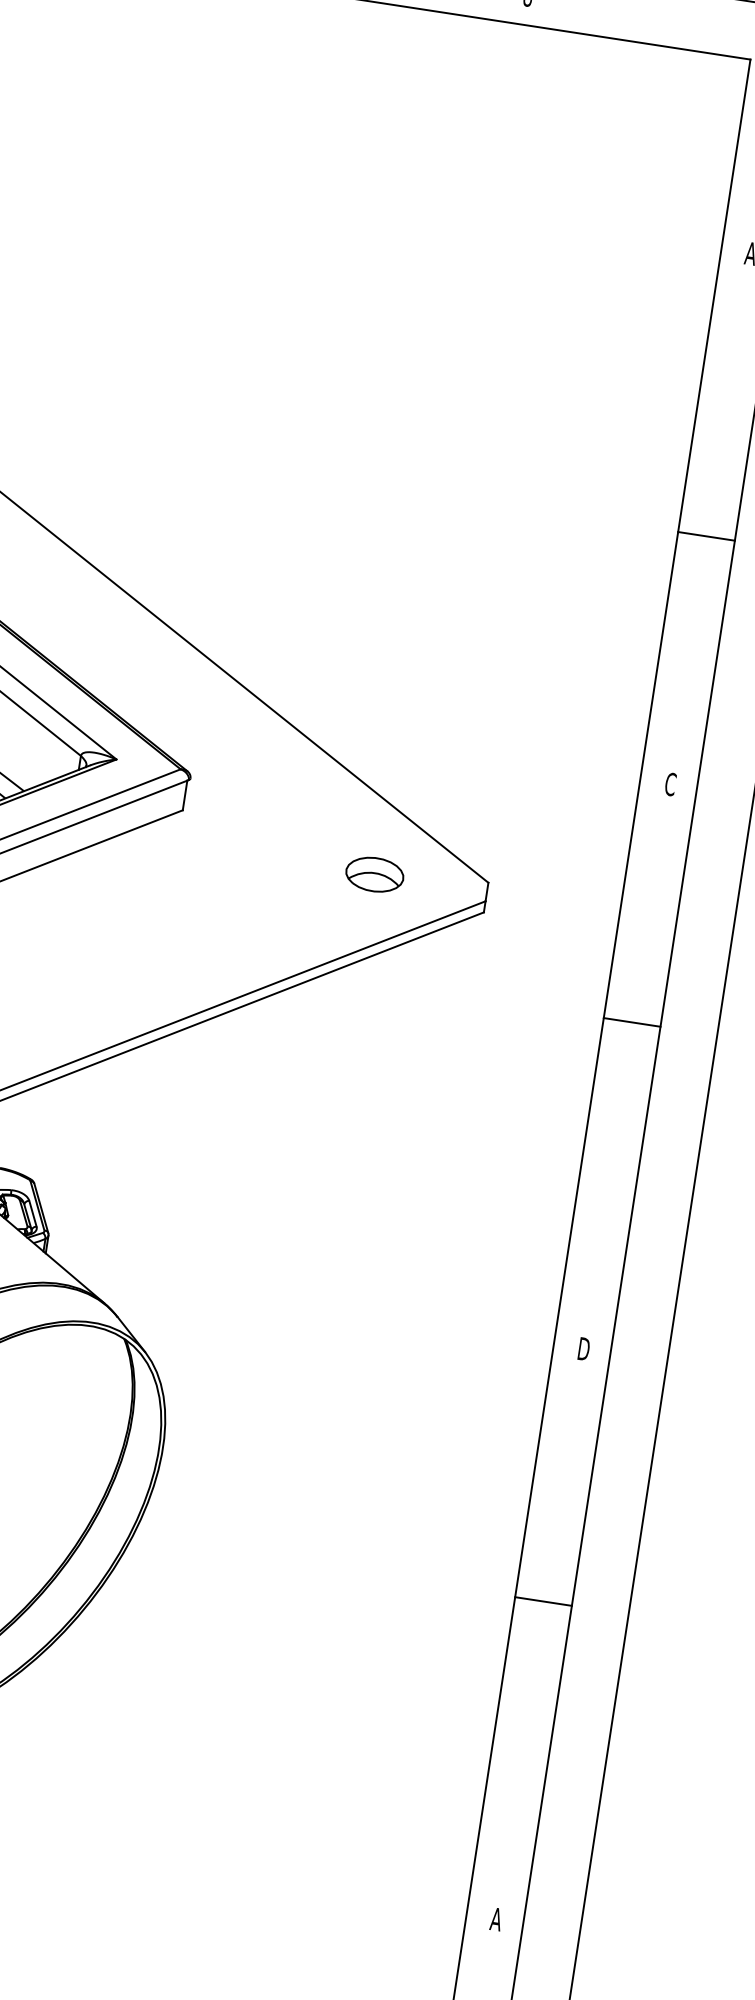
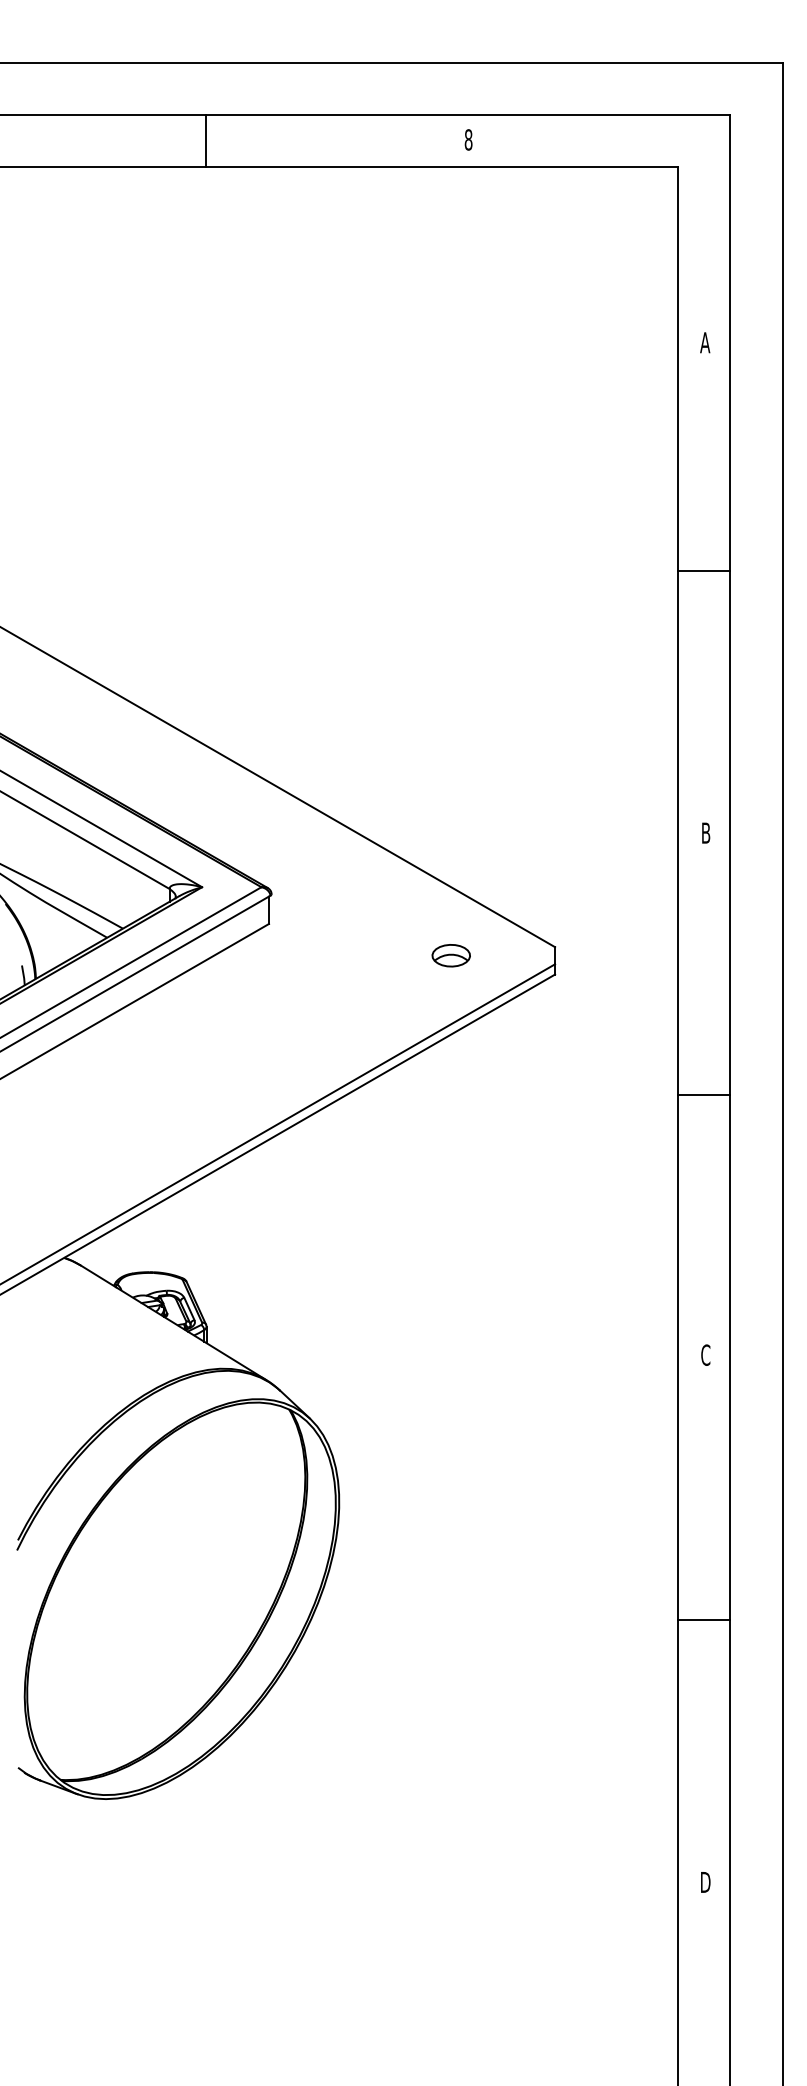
line: (705, 536) -> (703, 571), moved
text: (670, 783) -> (705, 832), C -> B
part: (373, 874) -> (450, 955), size x0.71
line: (631, 1022) -> (703, 1095), moved
text: (583, 1348) -> (705, 1354), D -> C
line: (542, 1601) -> (703, 1619), moved
text: (496, 1919) -> (705, 1882), A -> D

